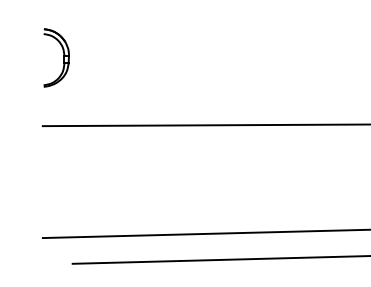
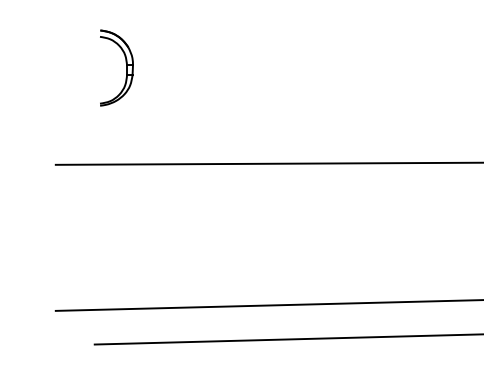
part: (63, 57) -> (125, 67), moved

